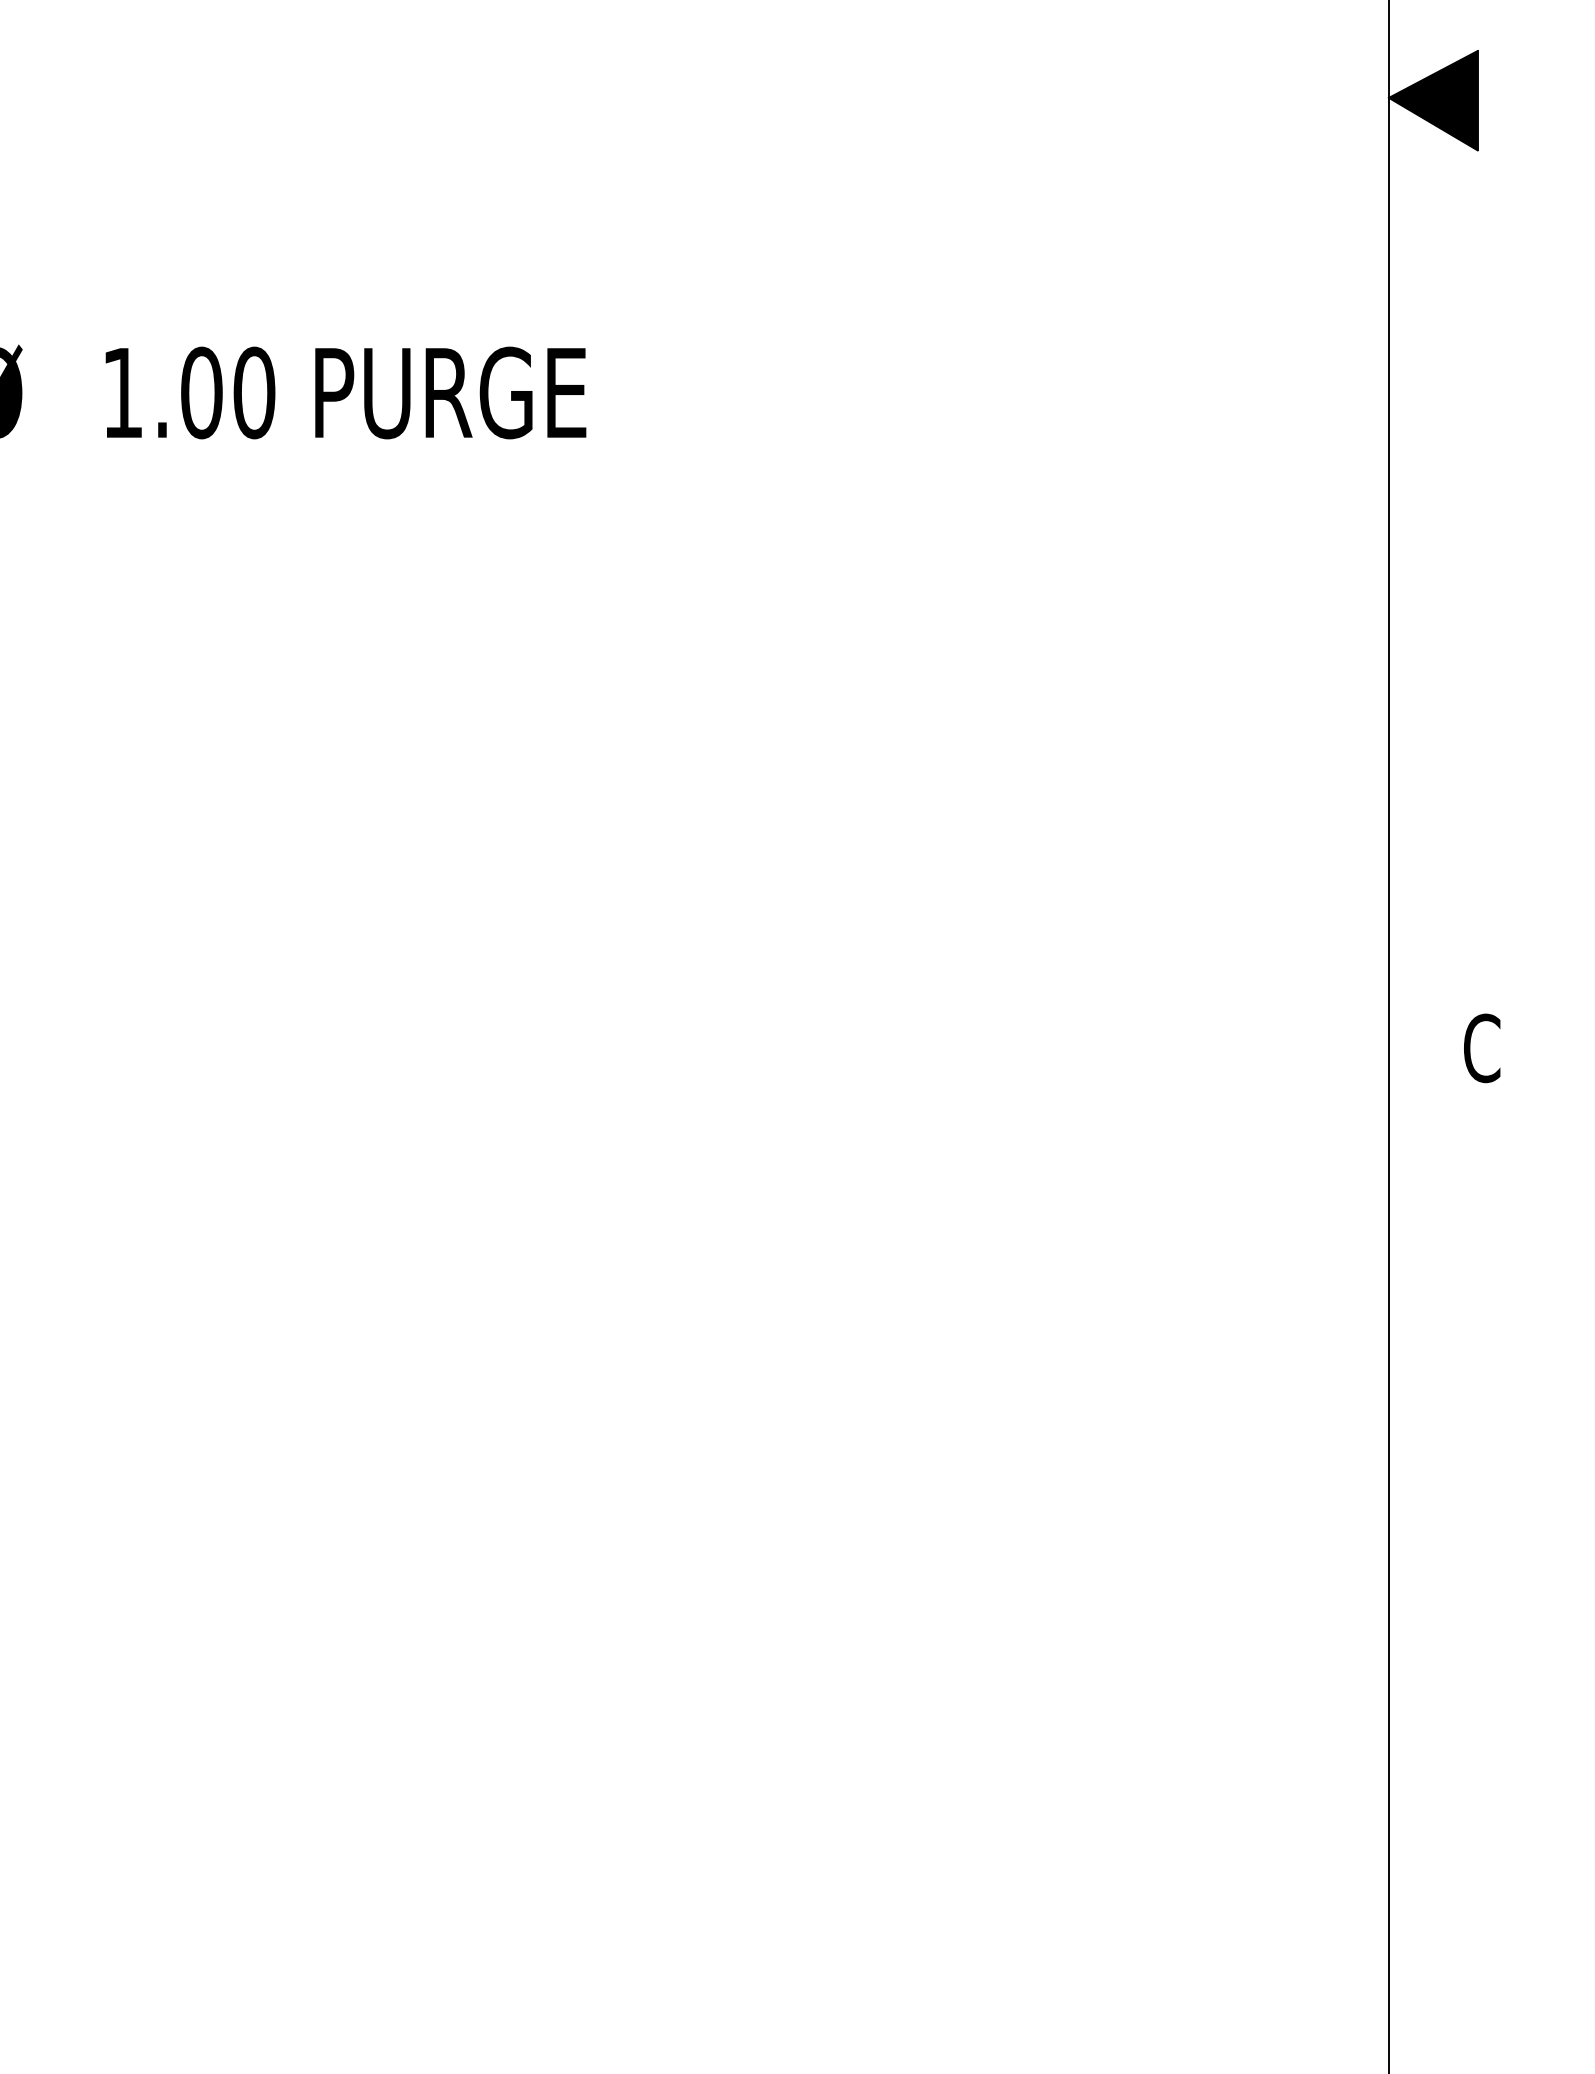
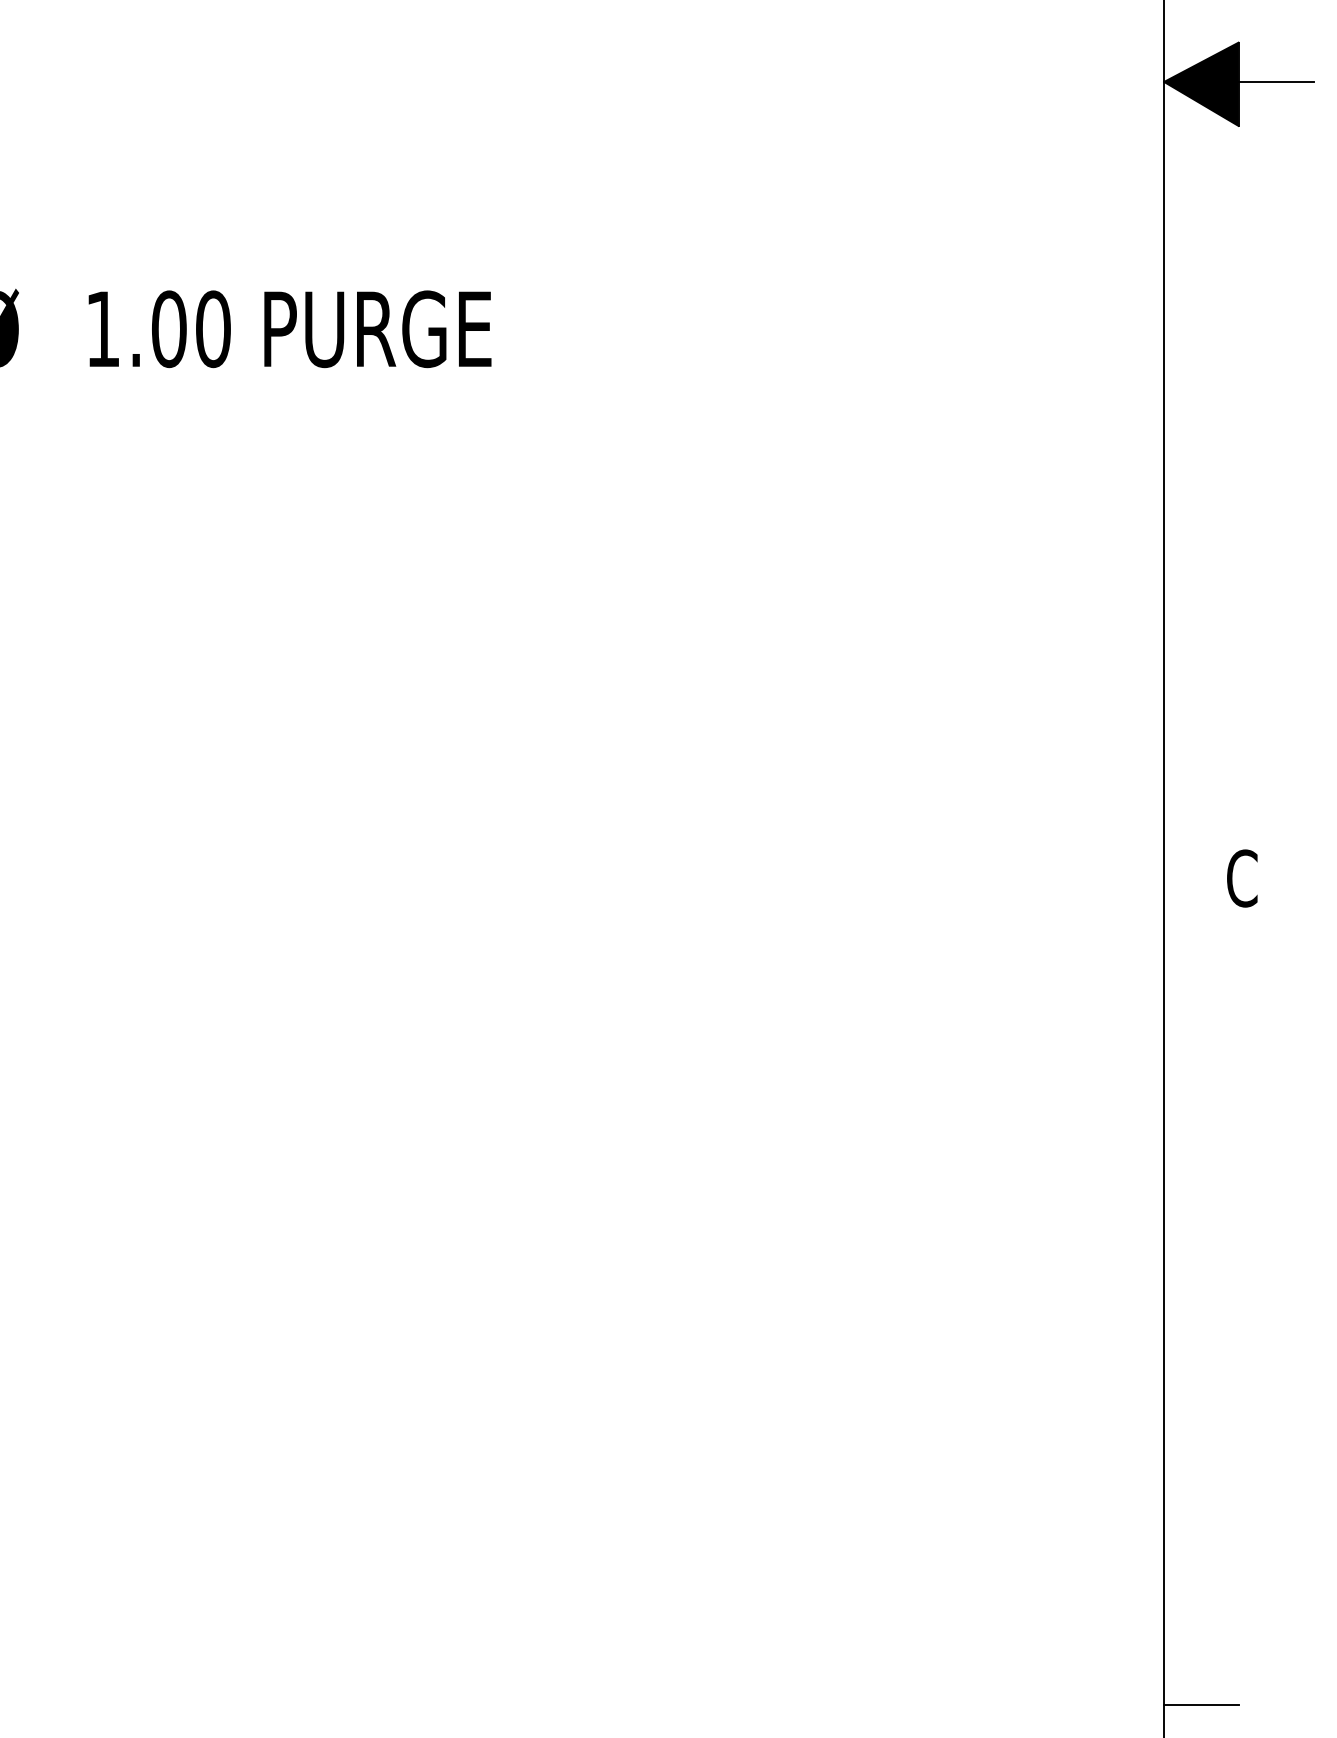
line: (1522, 97) -> (1276, 81), added
line: (1433, 2035) -> (1201, 1705), added

